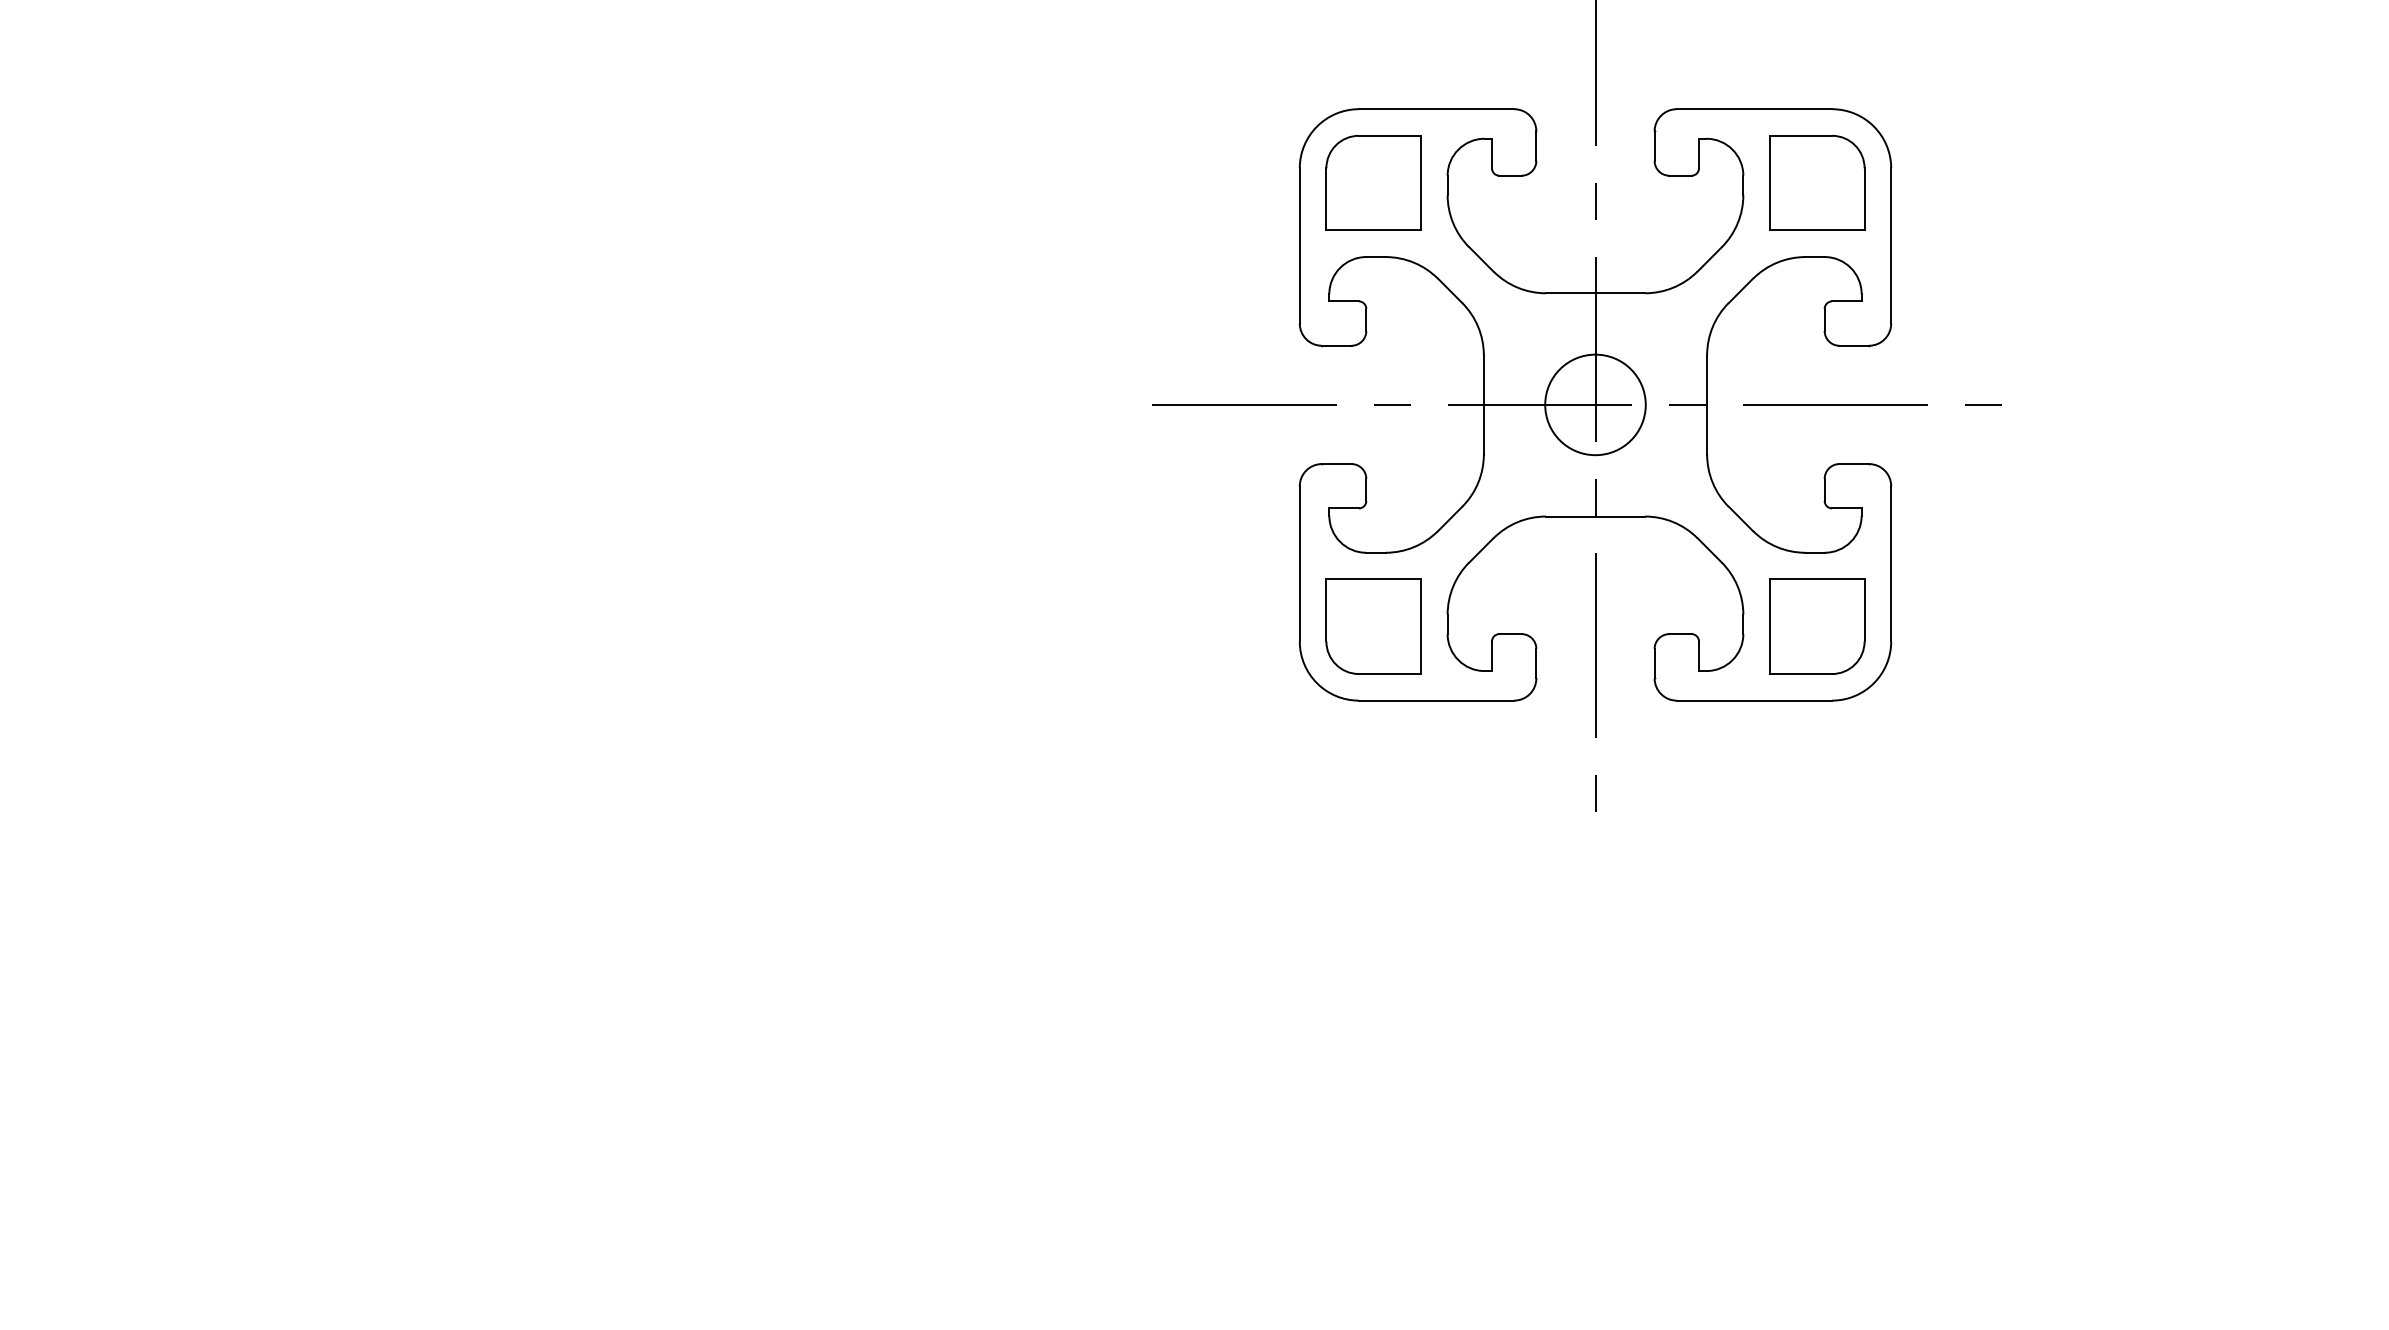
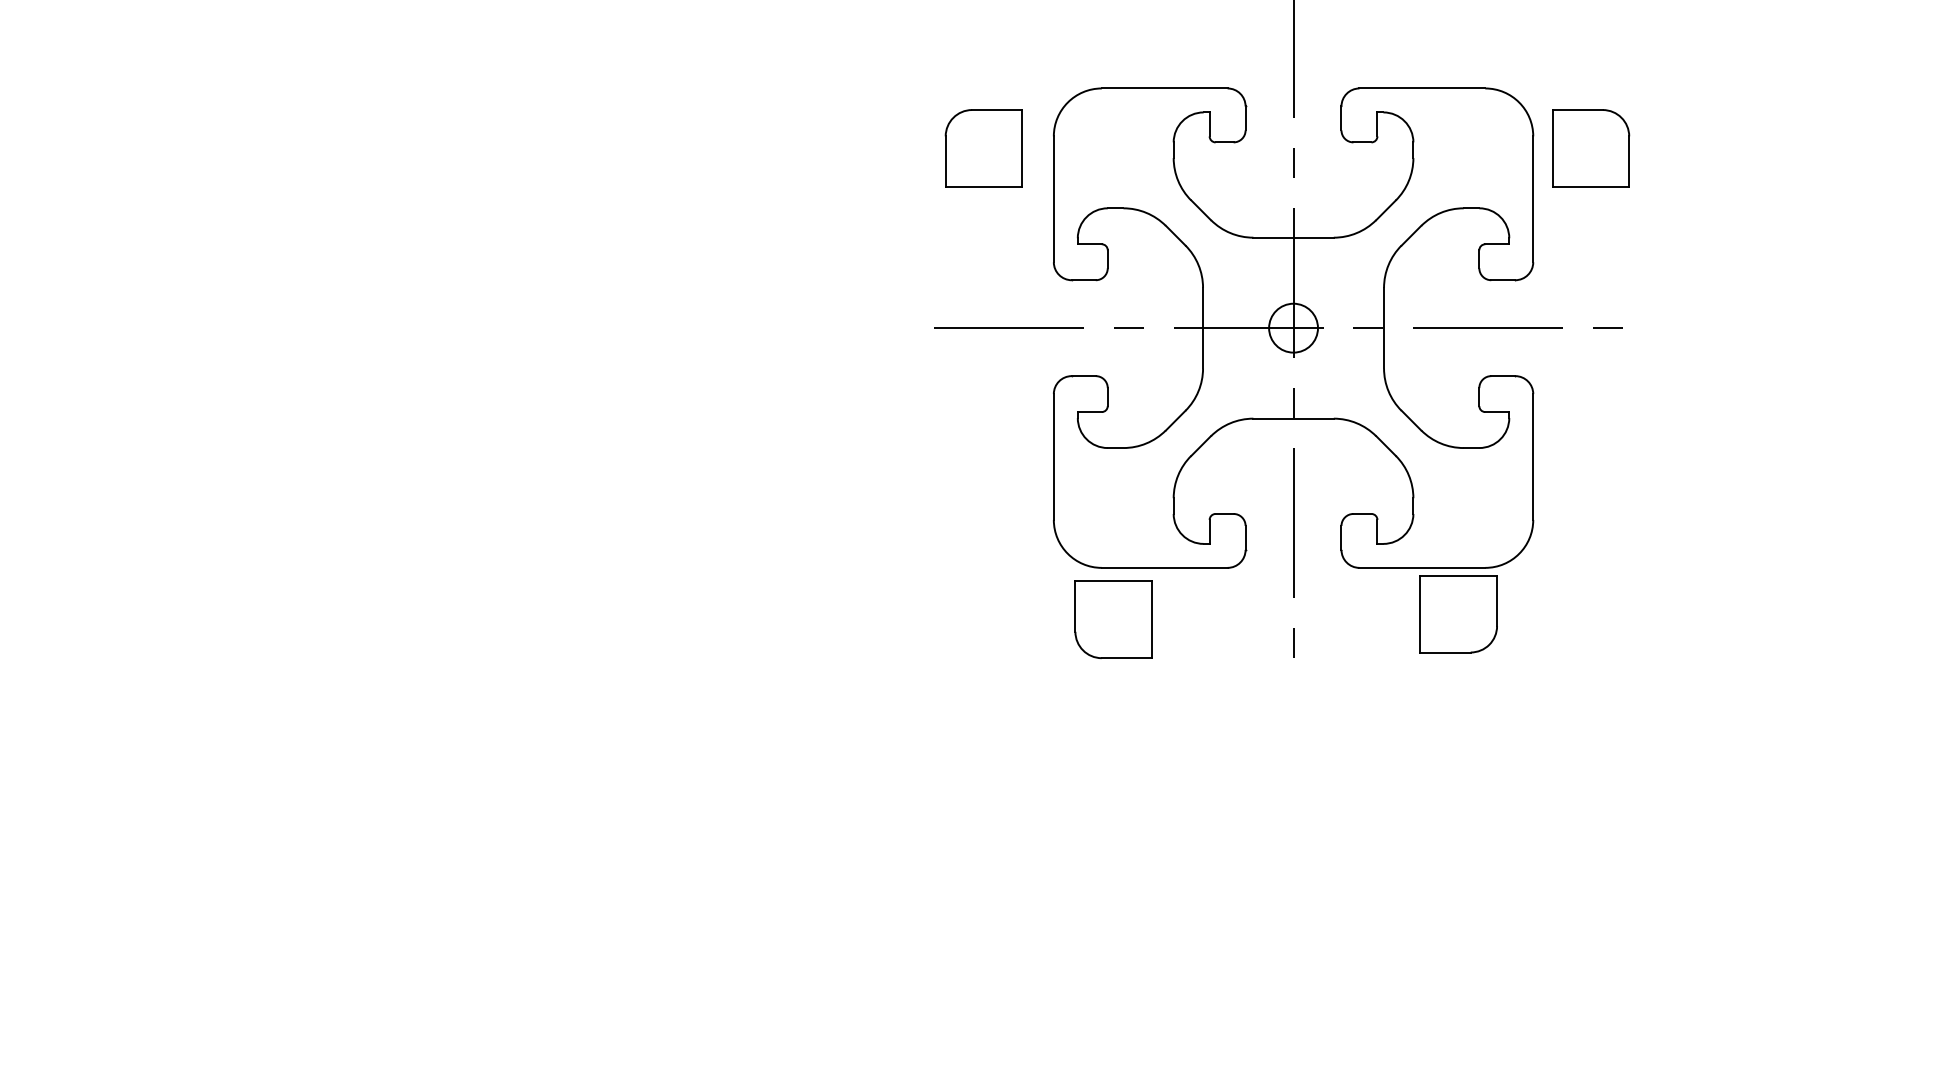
part: (1373, 182) -> (983, 147), moved
part: (1817, 182) -> (1591, 147), moved
circle: (1595, 404) -> (1293, 327), size x0.6
part: (1373, 626) -> (1113, 619), moved
part: (1817, 626) -> (1458, 613), moved

